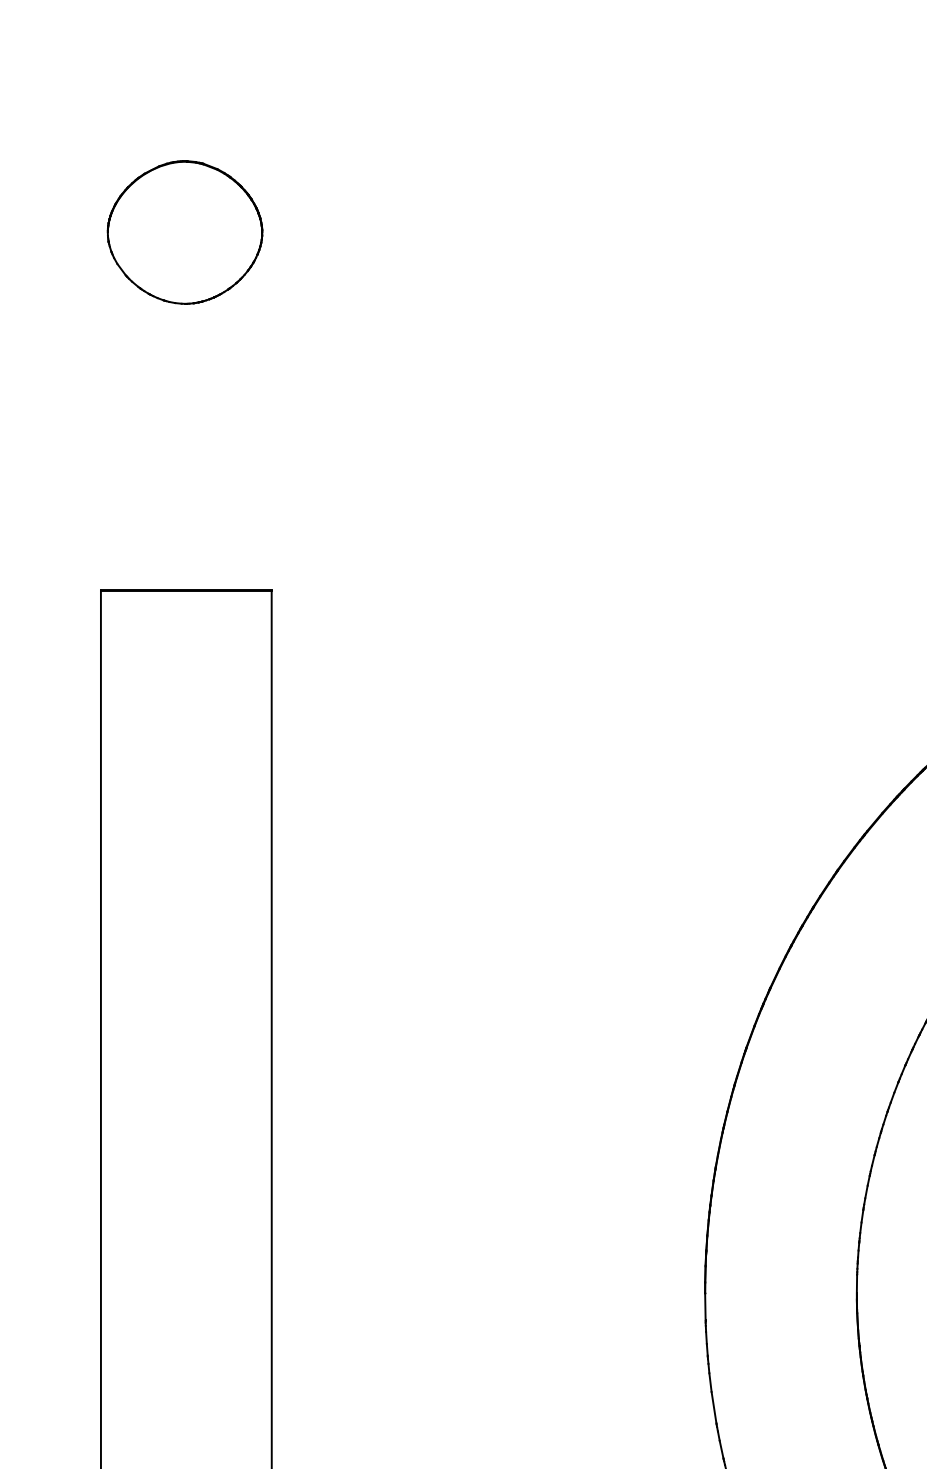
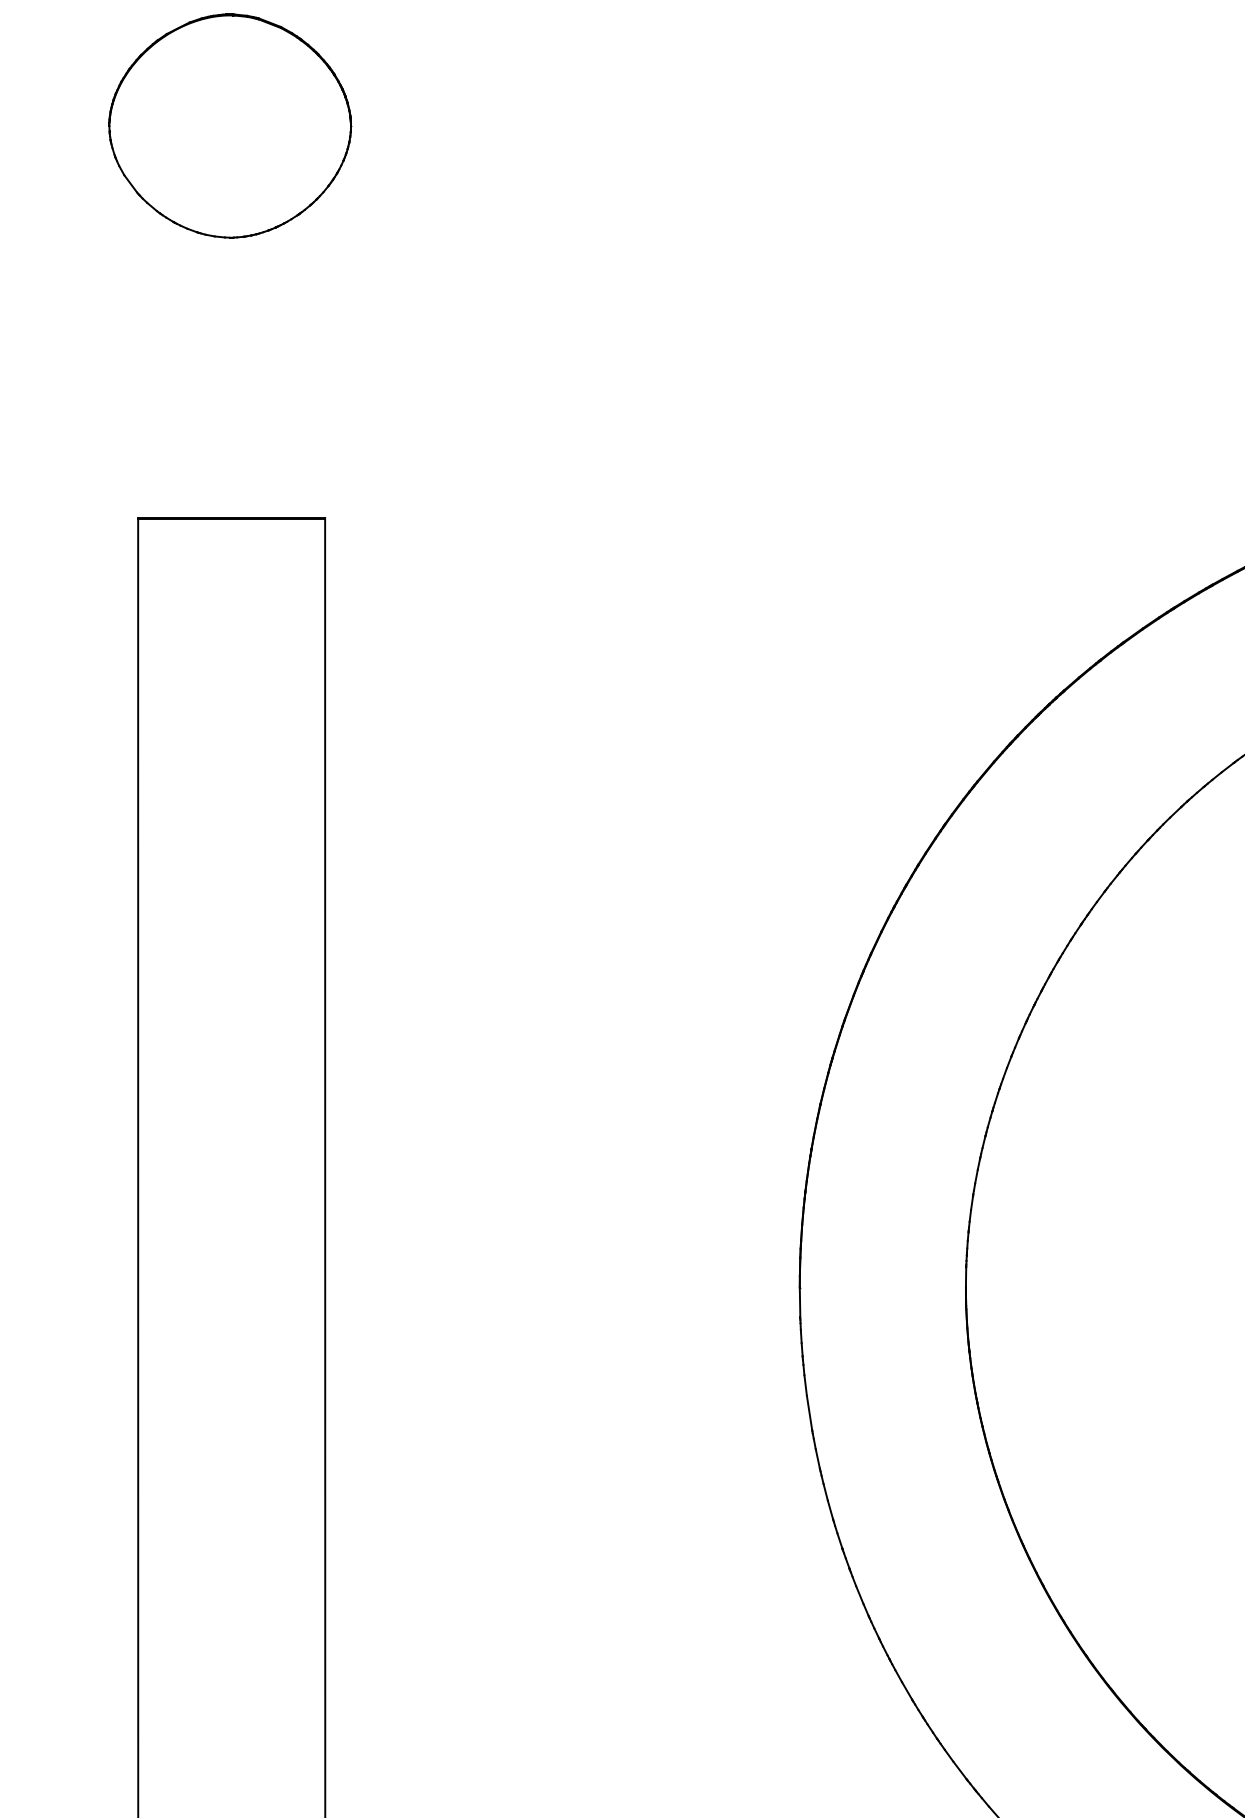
part: (185, 232) -> (230, 125), size x1.43

